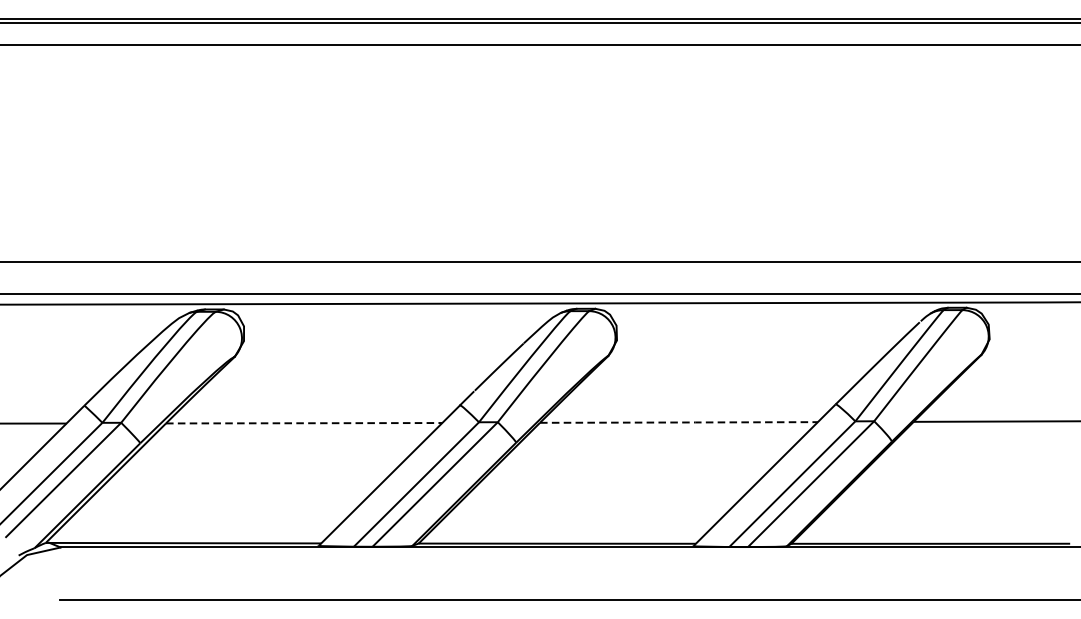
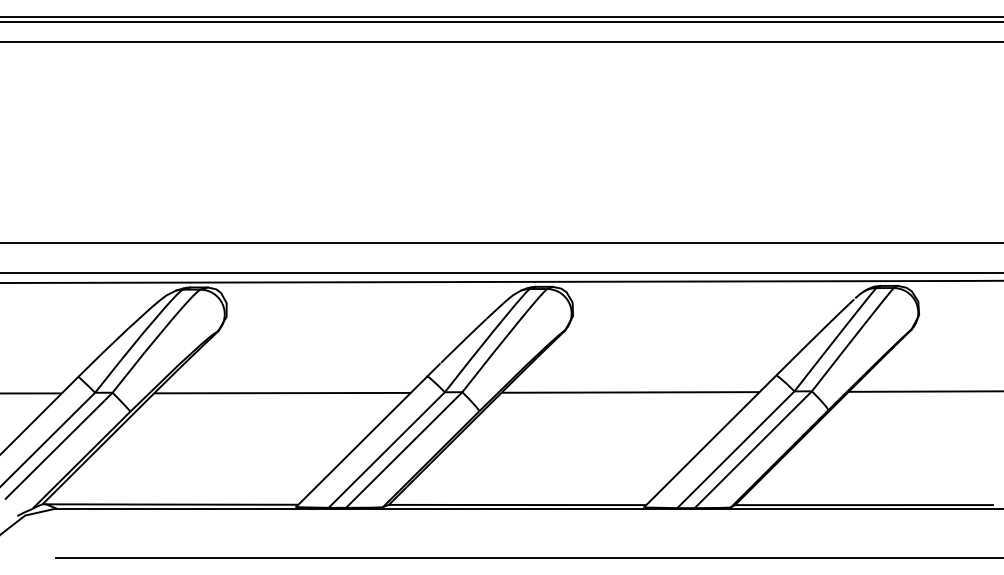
line: (679, 422) -> (631, 392), dashed -> solid
line: (304, 423) -> (282, 393), dashed -> solid

